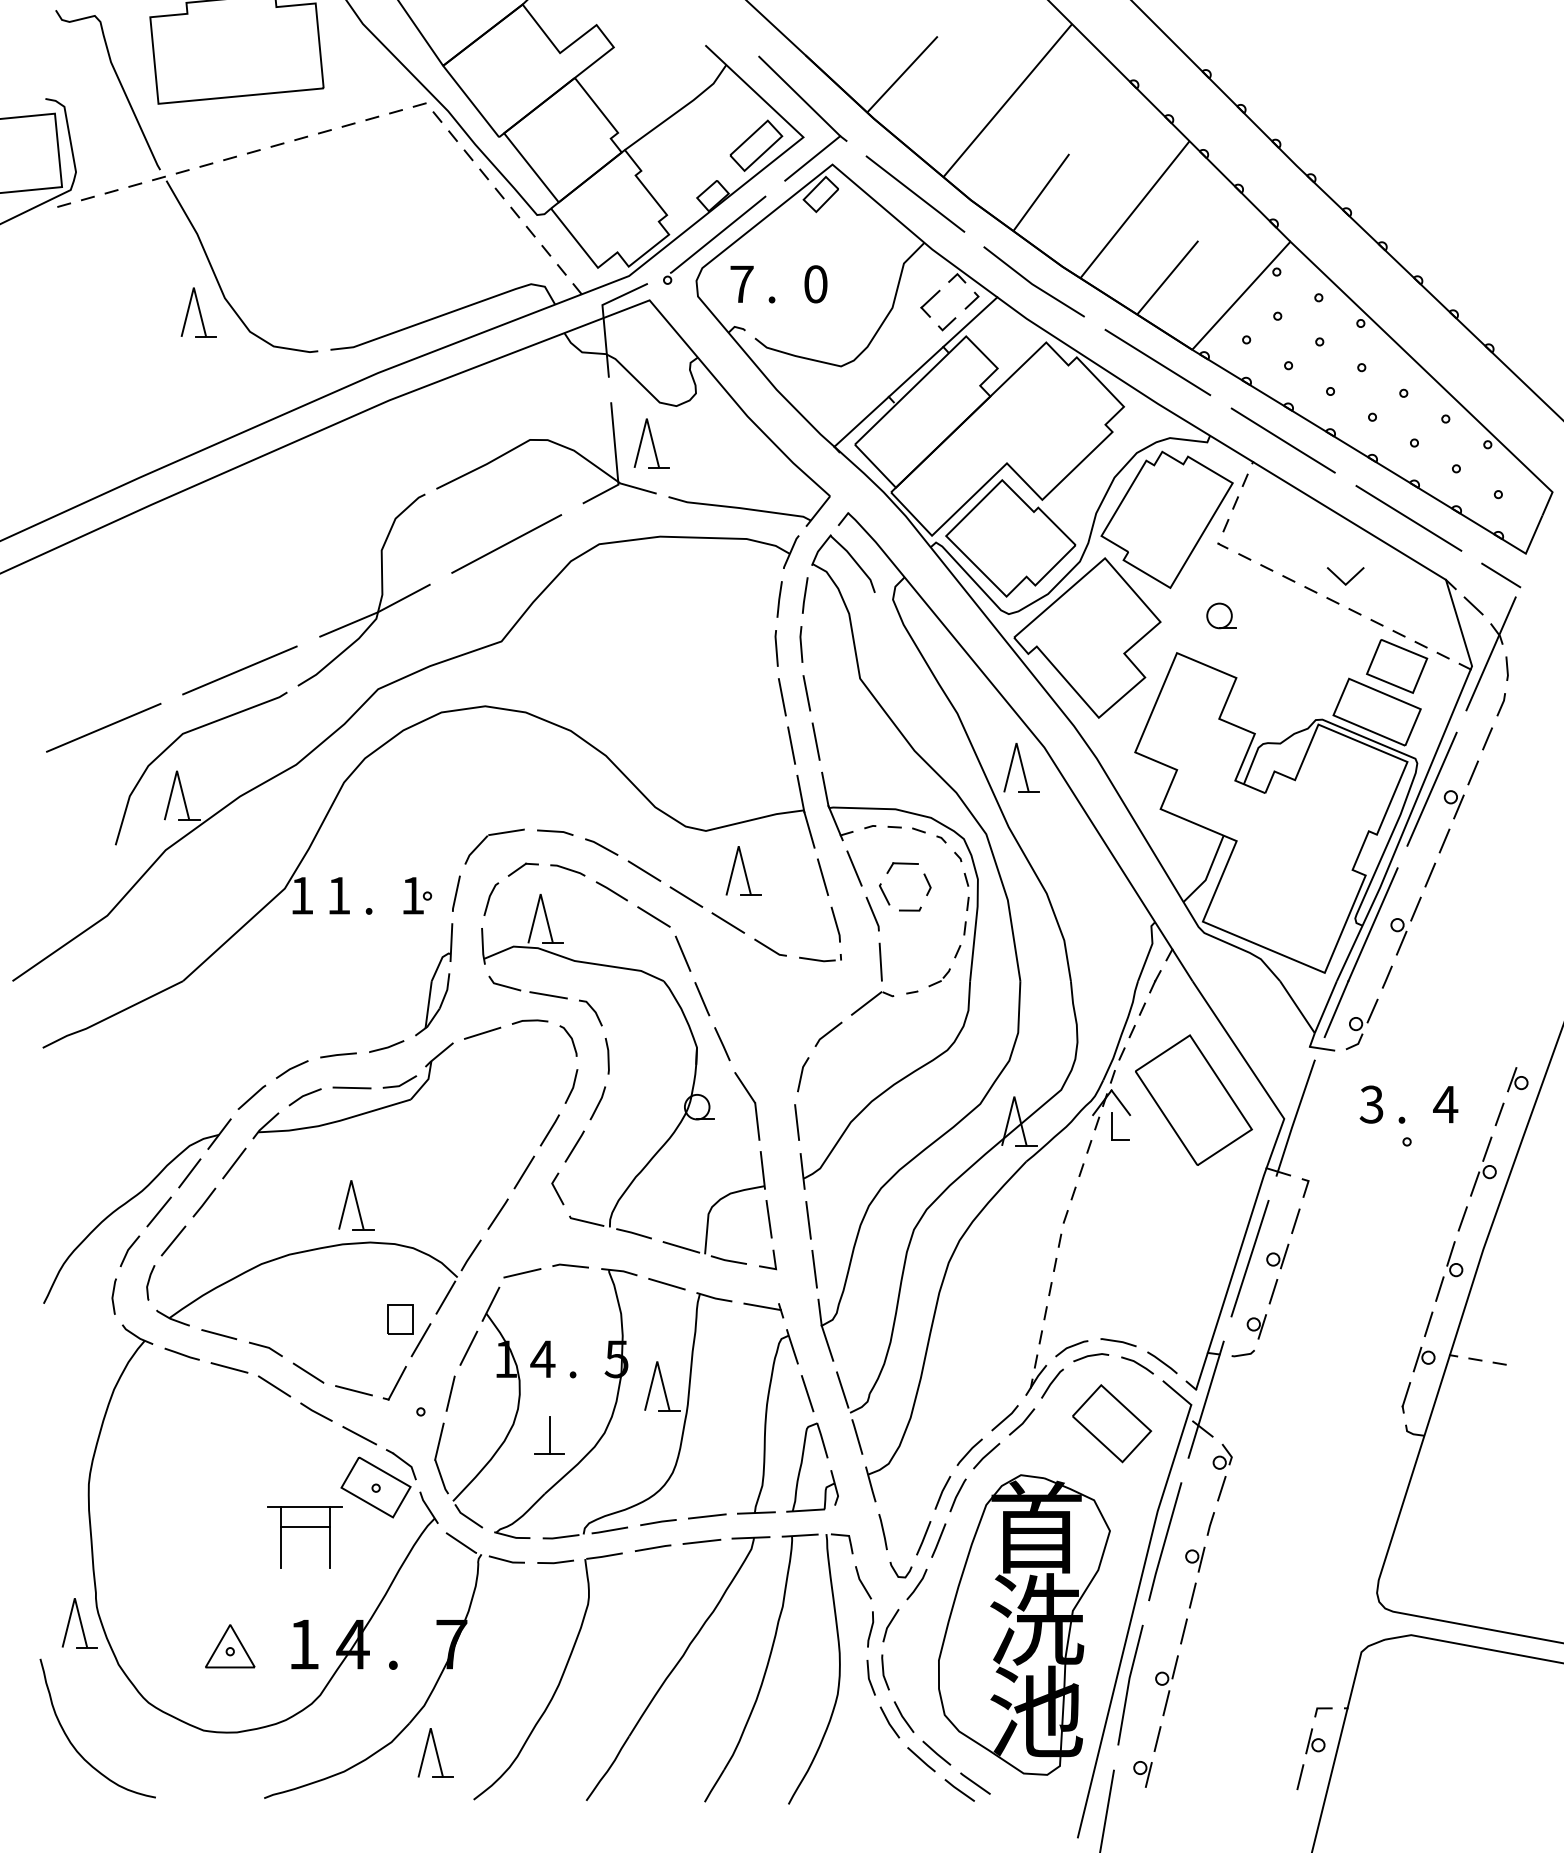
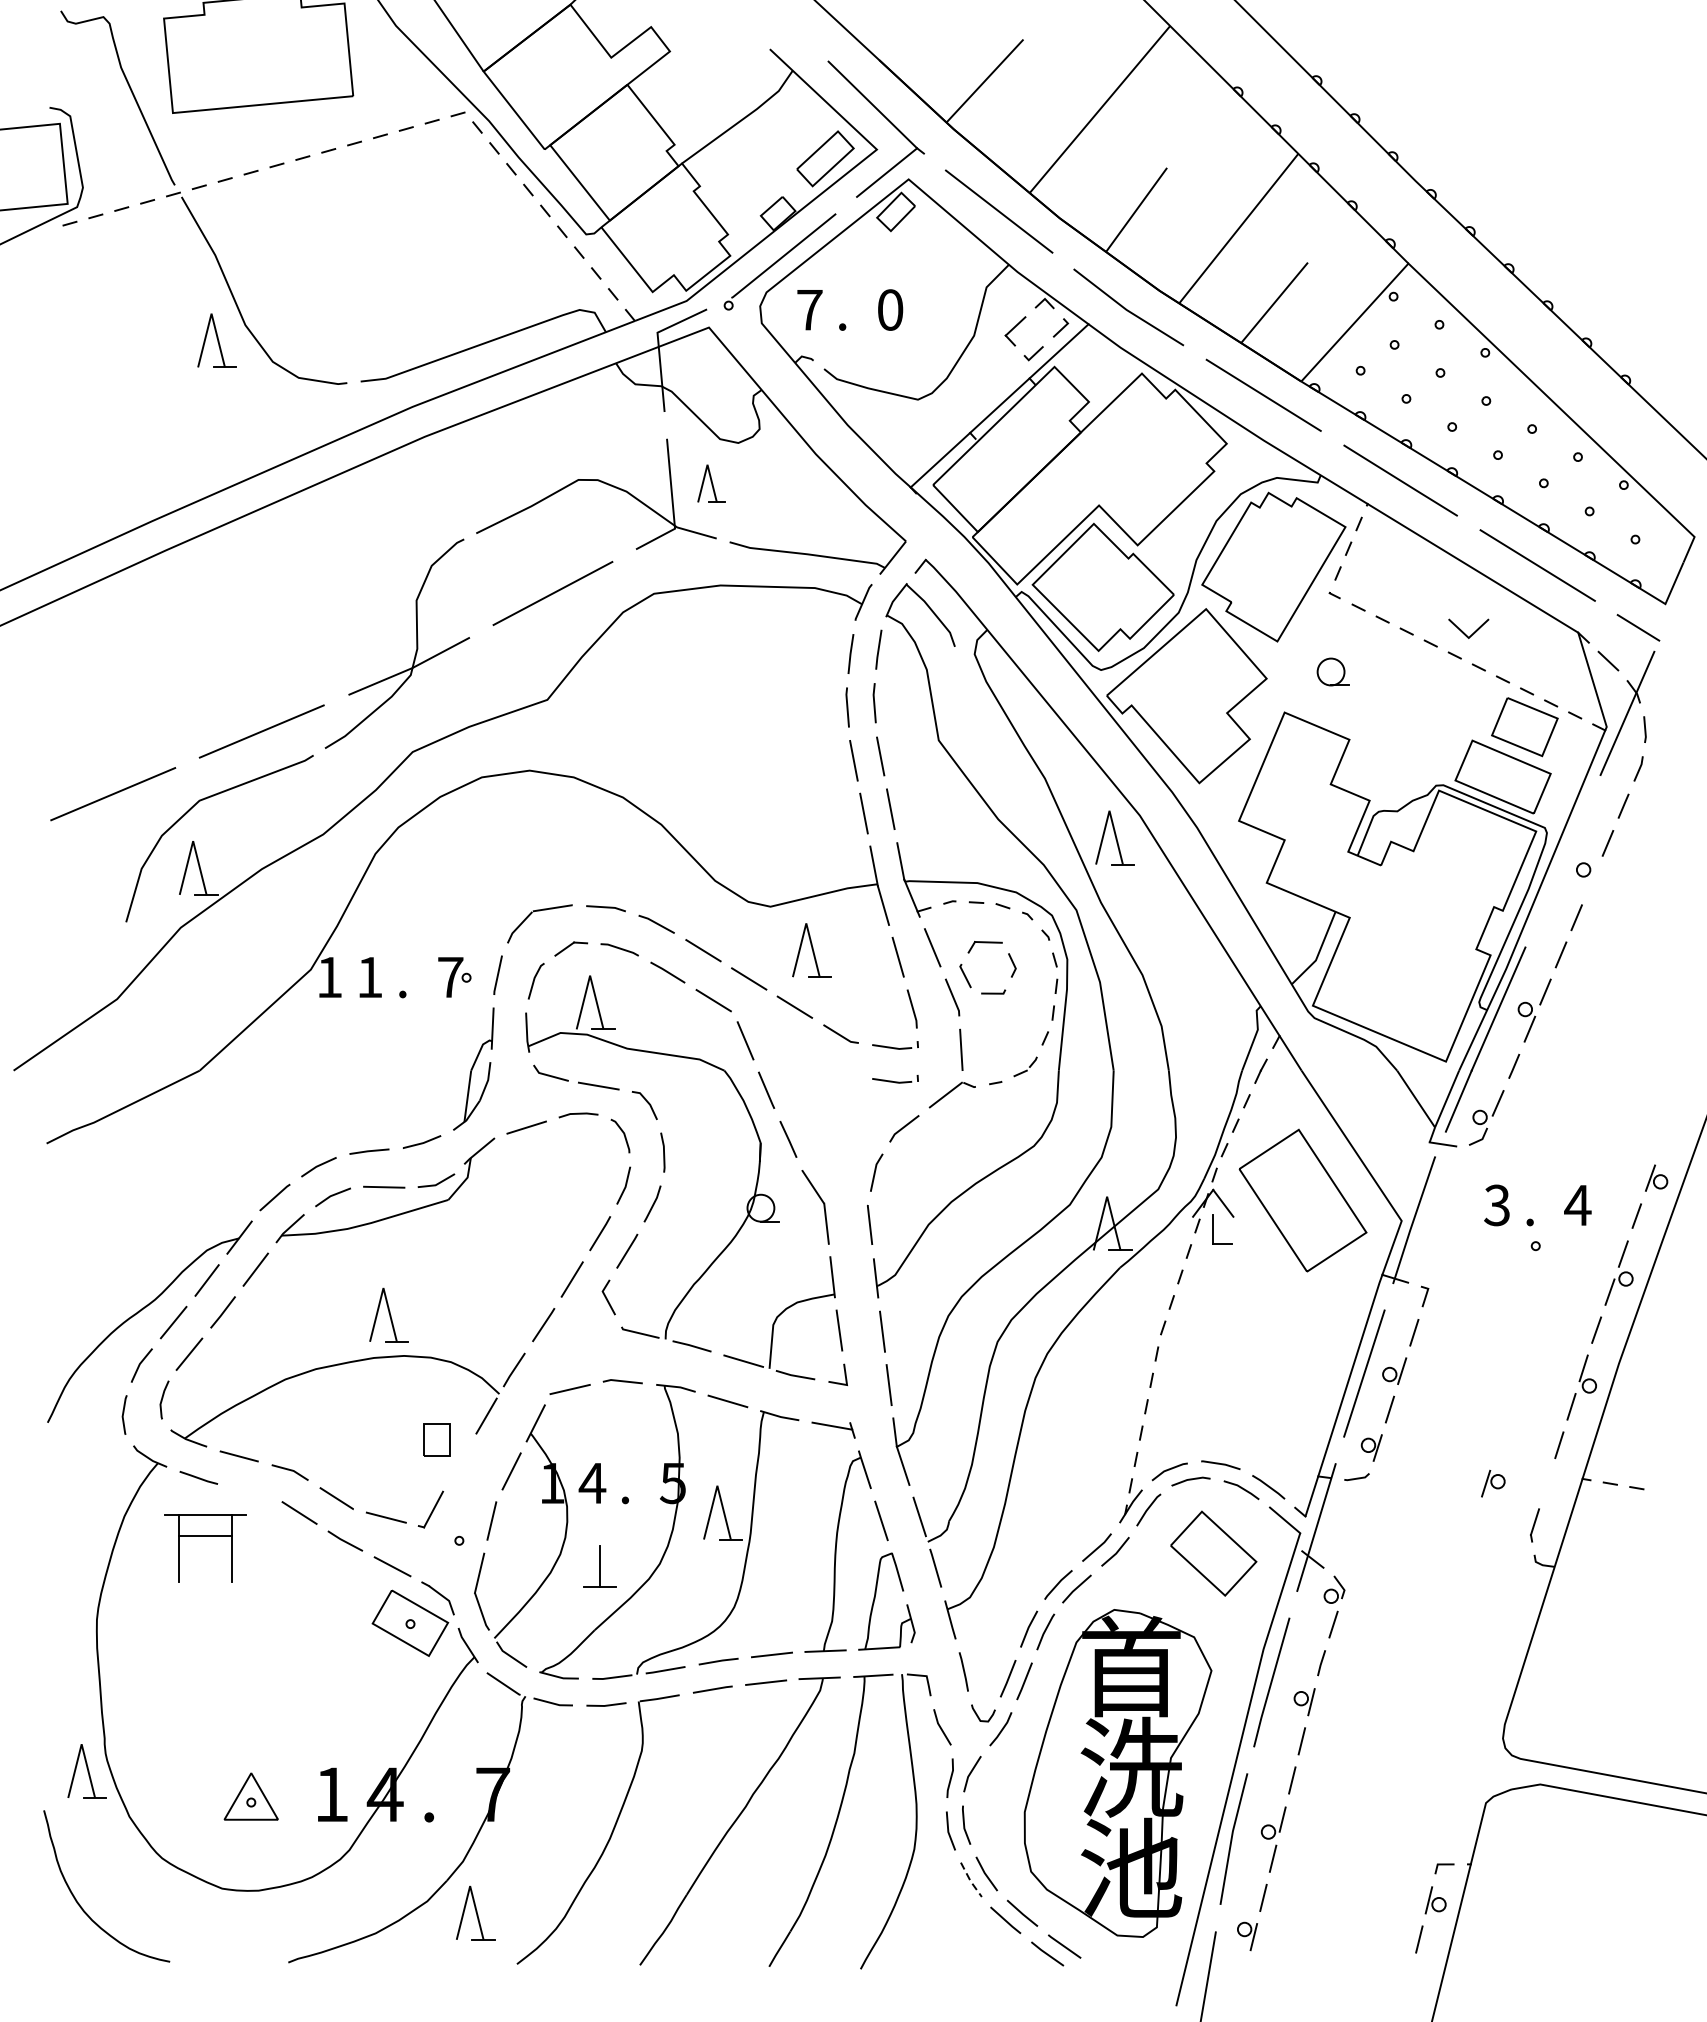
part: (651, 443) -> (711, 483), size x0.7
line: (1431, 788) -> (1562, 860), removed
line: (1458, 806) -> (1591, 880), removed
text: (412, 895) -> (450, 977), 1 -> 7
part: (820, 989) -> (895, 1079), added
line: (420, 1340) -> (458, 1462), removed
part: (1423, 1359) -> (1492, 1483), moved
line: (229, 1367) -> (250, 1492), removed
part: (304, 1527) -> (204, 1537), moved
line: (889, 1724) -> (970, 1882), solid -> dashed

